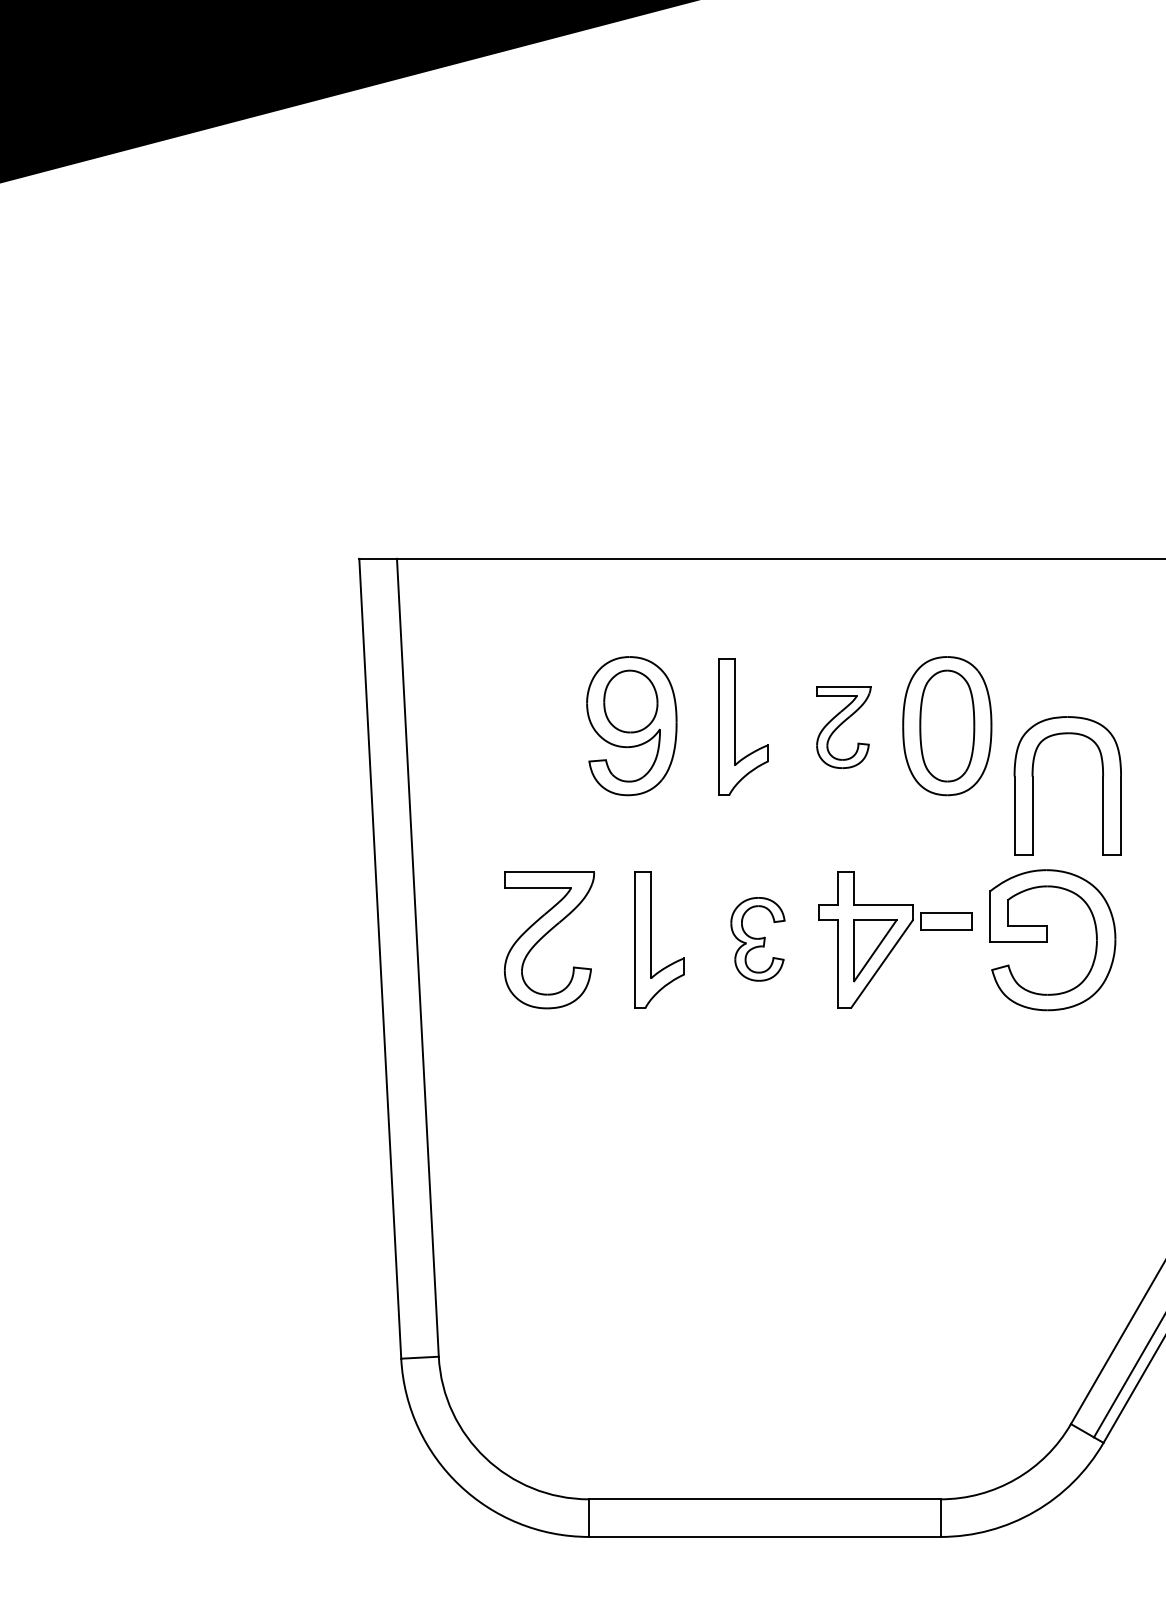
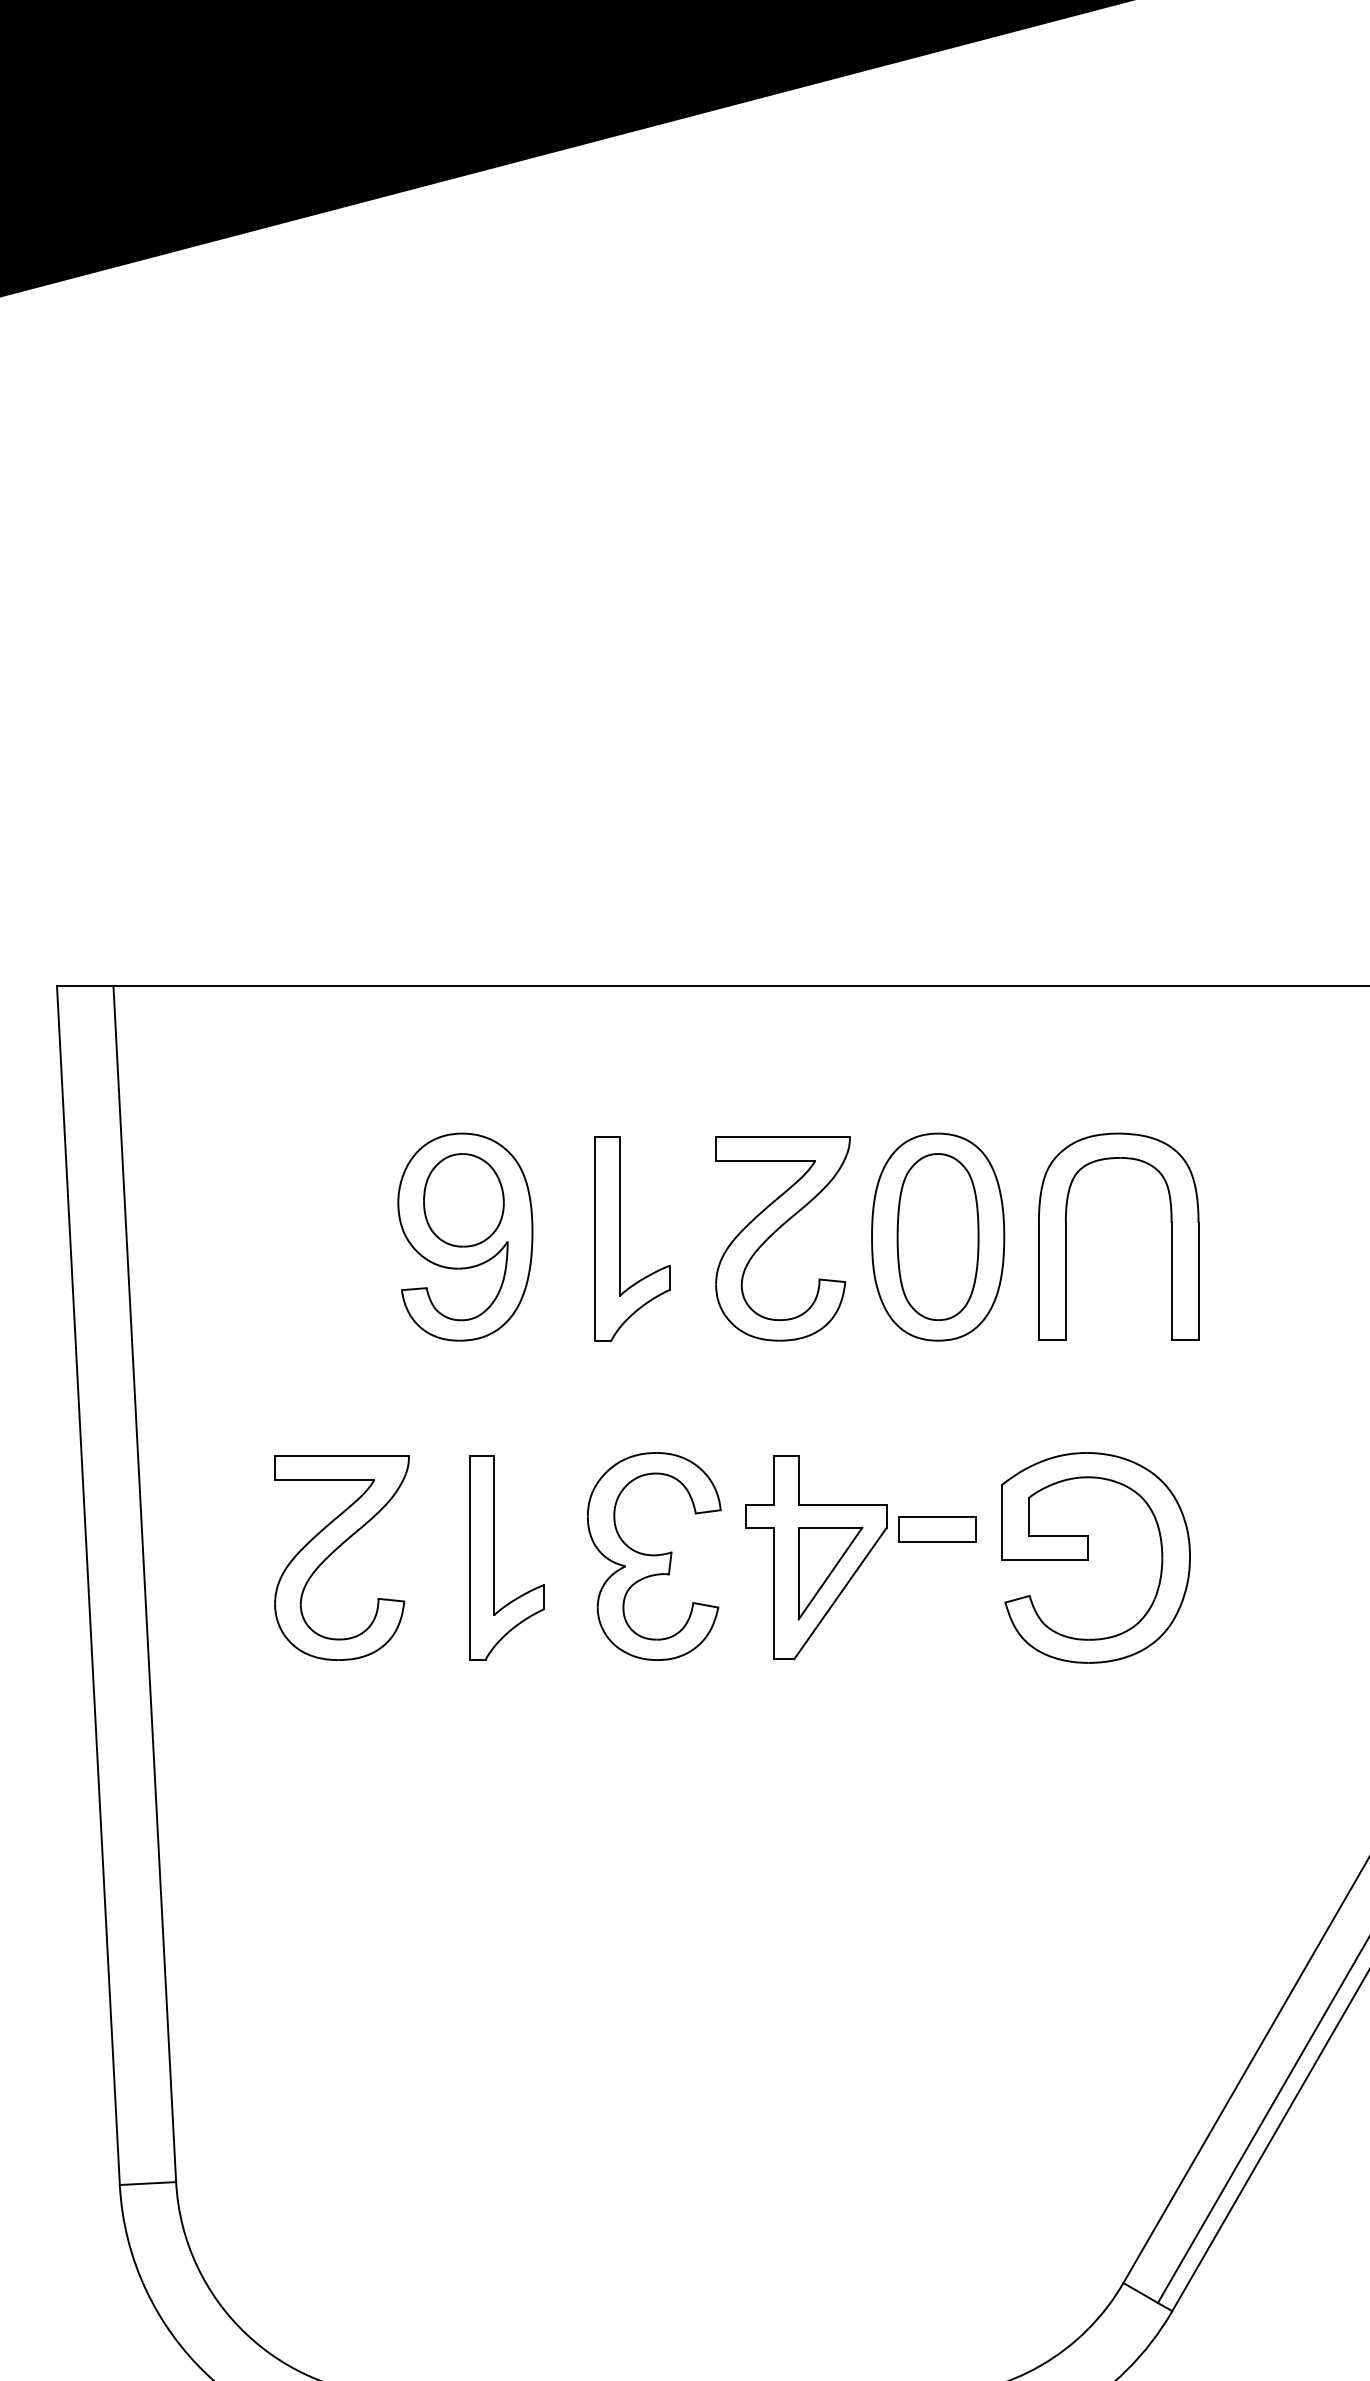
part: (843, 727) -> (782, 1239), size x1.67
part: (1033, 785) -> (1067, 1236), moved
part: (757, 939) -> (653, 1556), size x1.67

